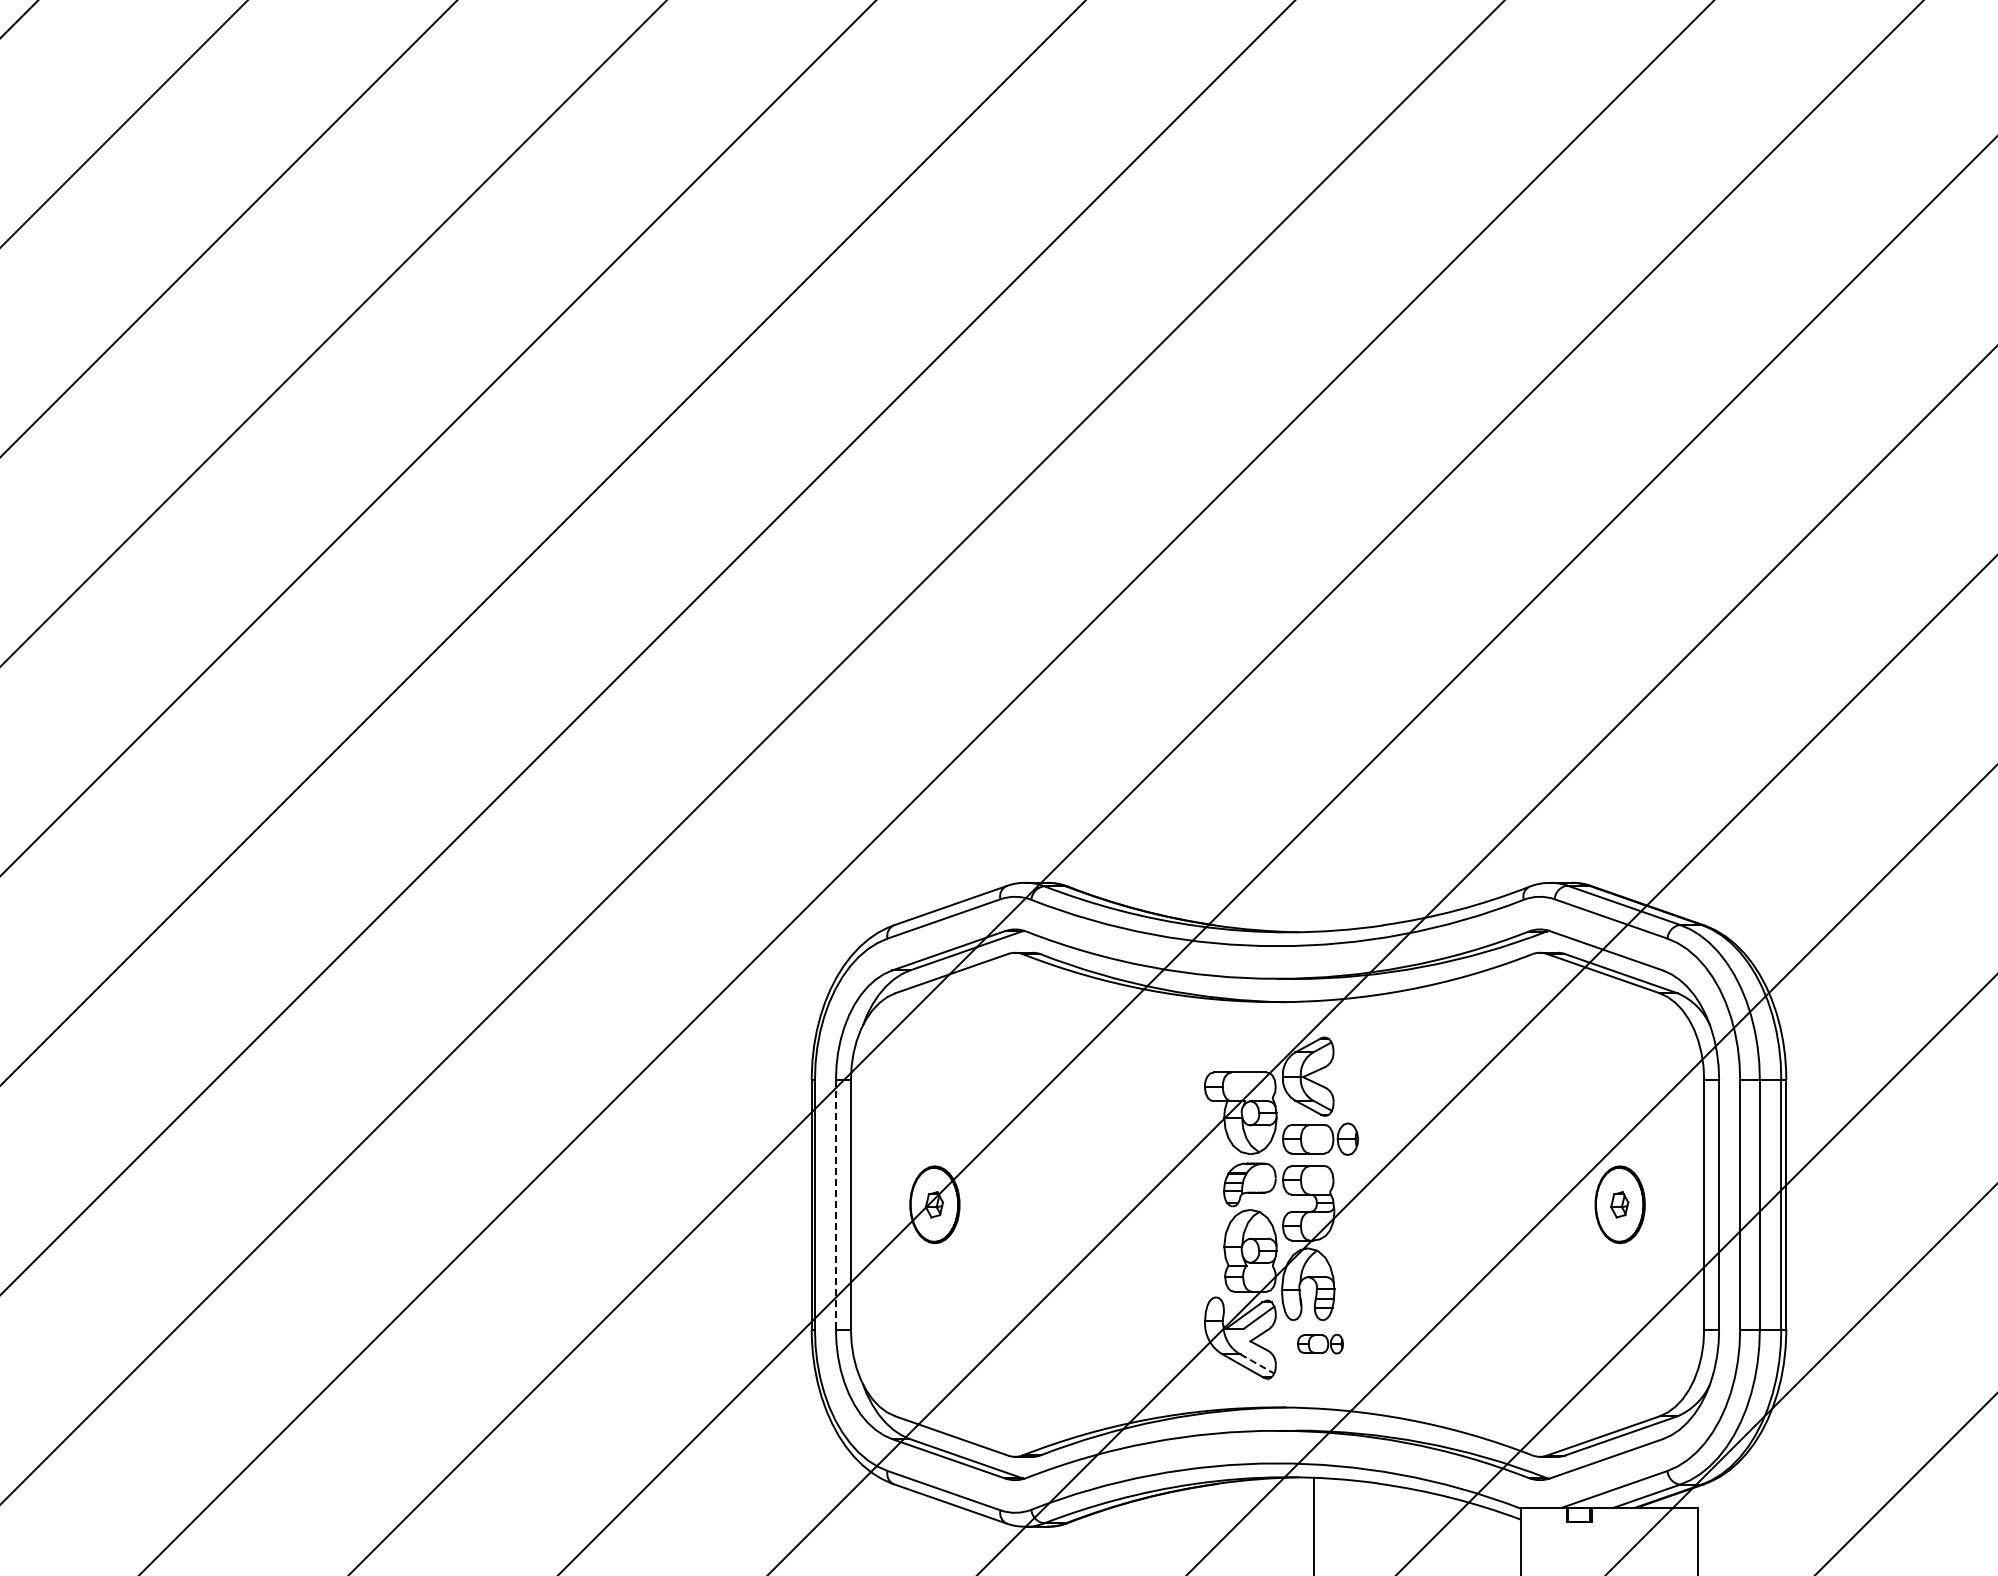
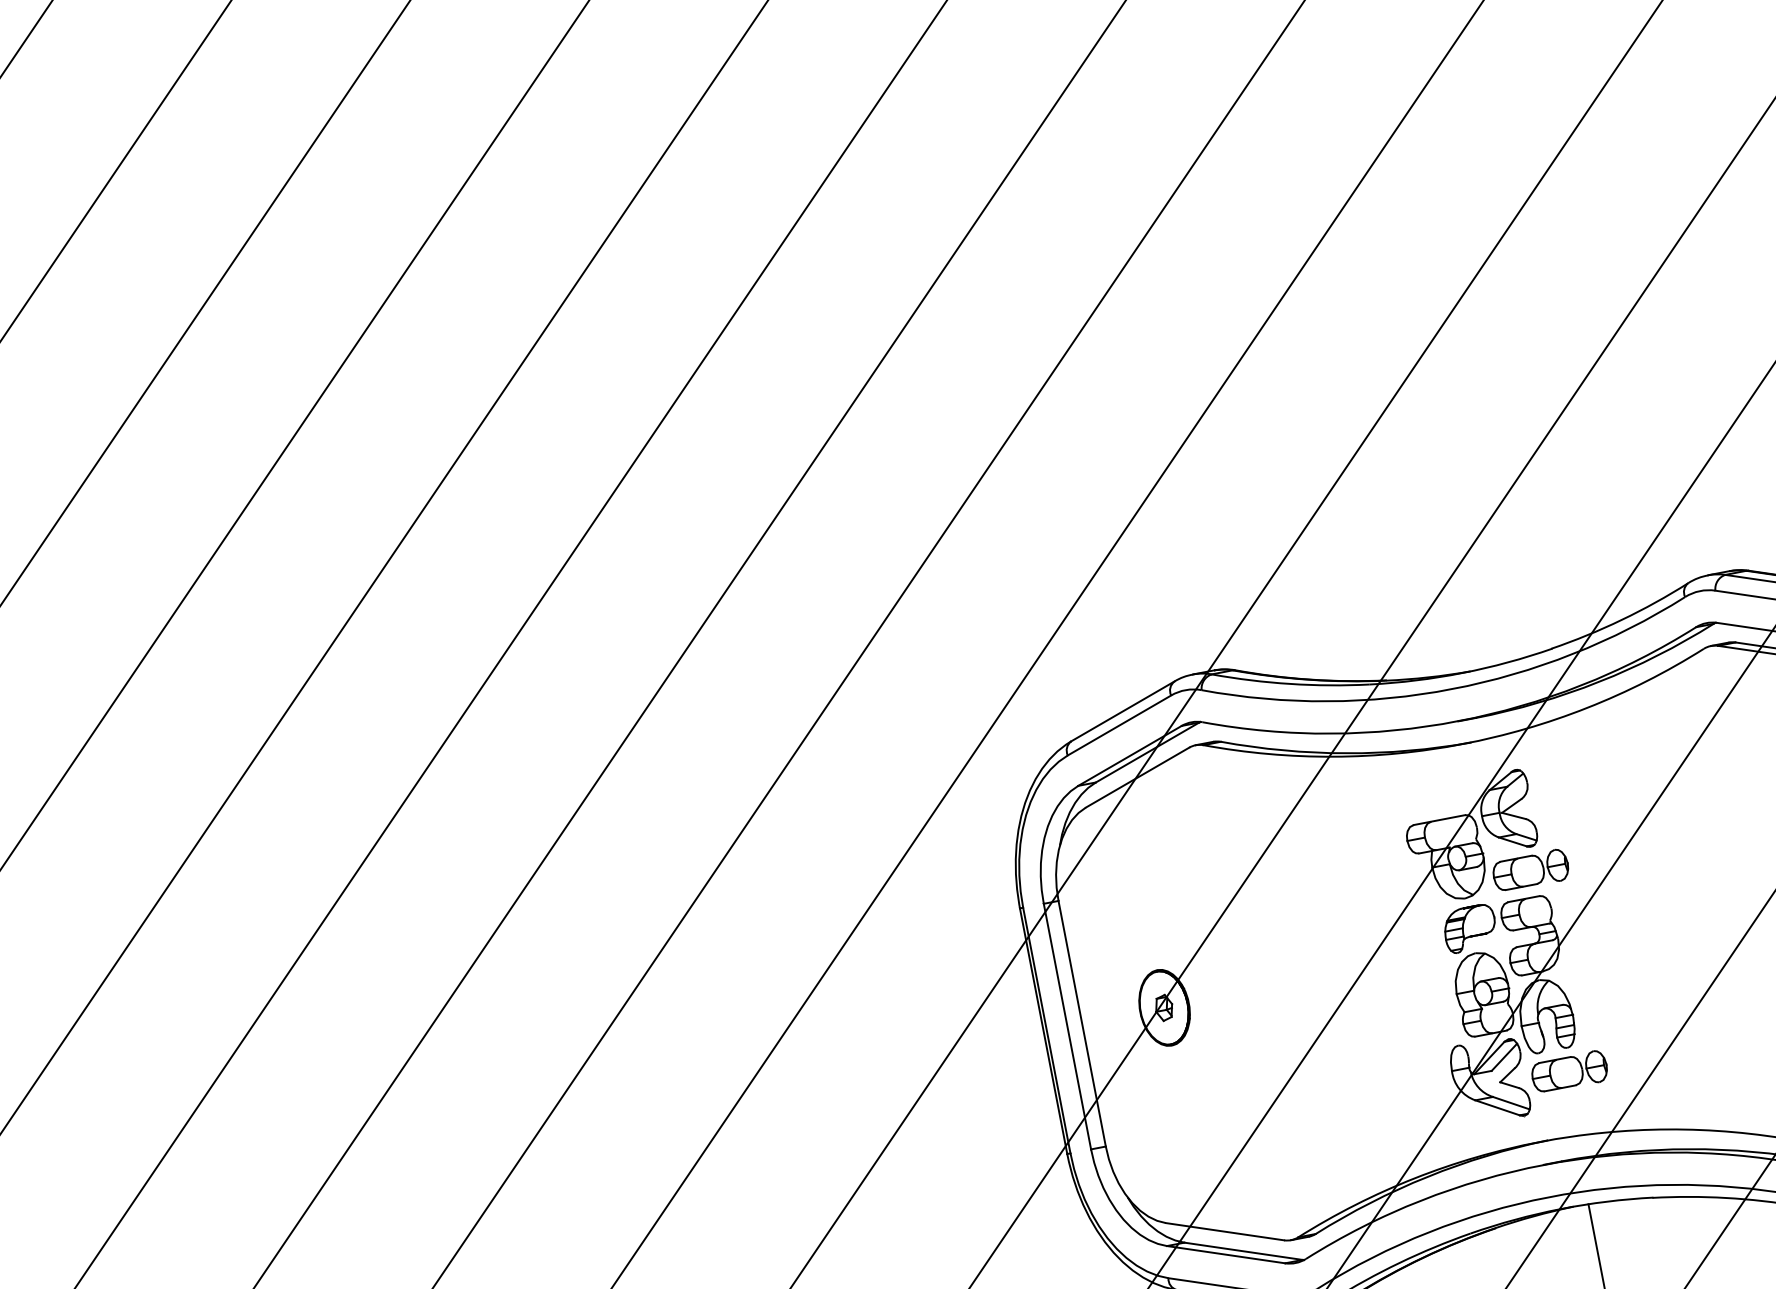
line: (835, 1205) -> (1067, 1027), dashed -> solid
part: (1320, 1343) -> (1569, 1071), size x1.67
line: (1257, 1364) -> (1511, 1103), dashed -> solid

